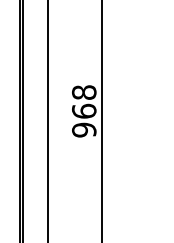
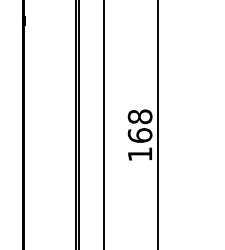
text: (83, 130) -> (139, 154), 968 -> 168

